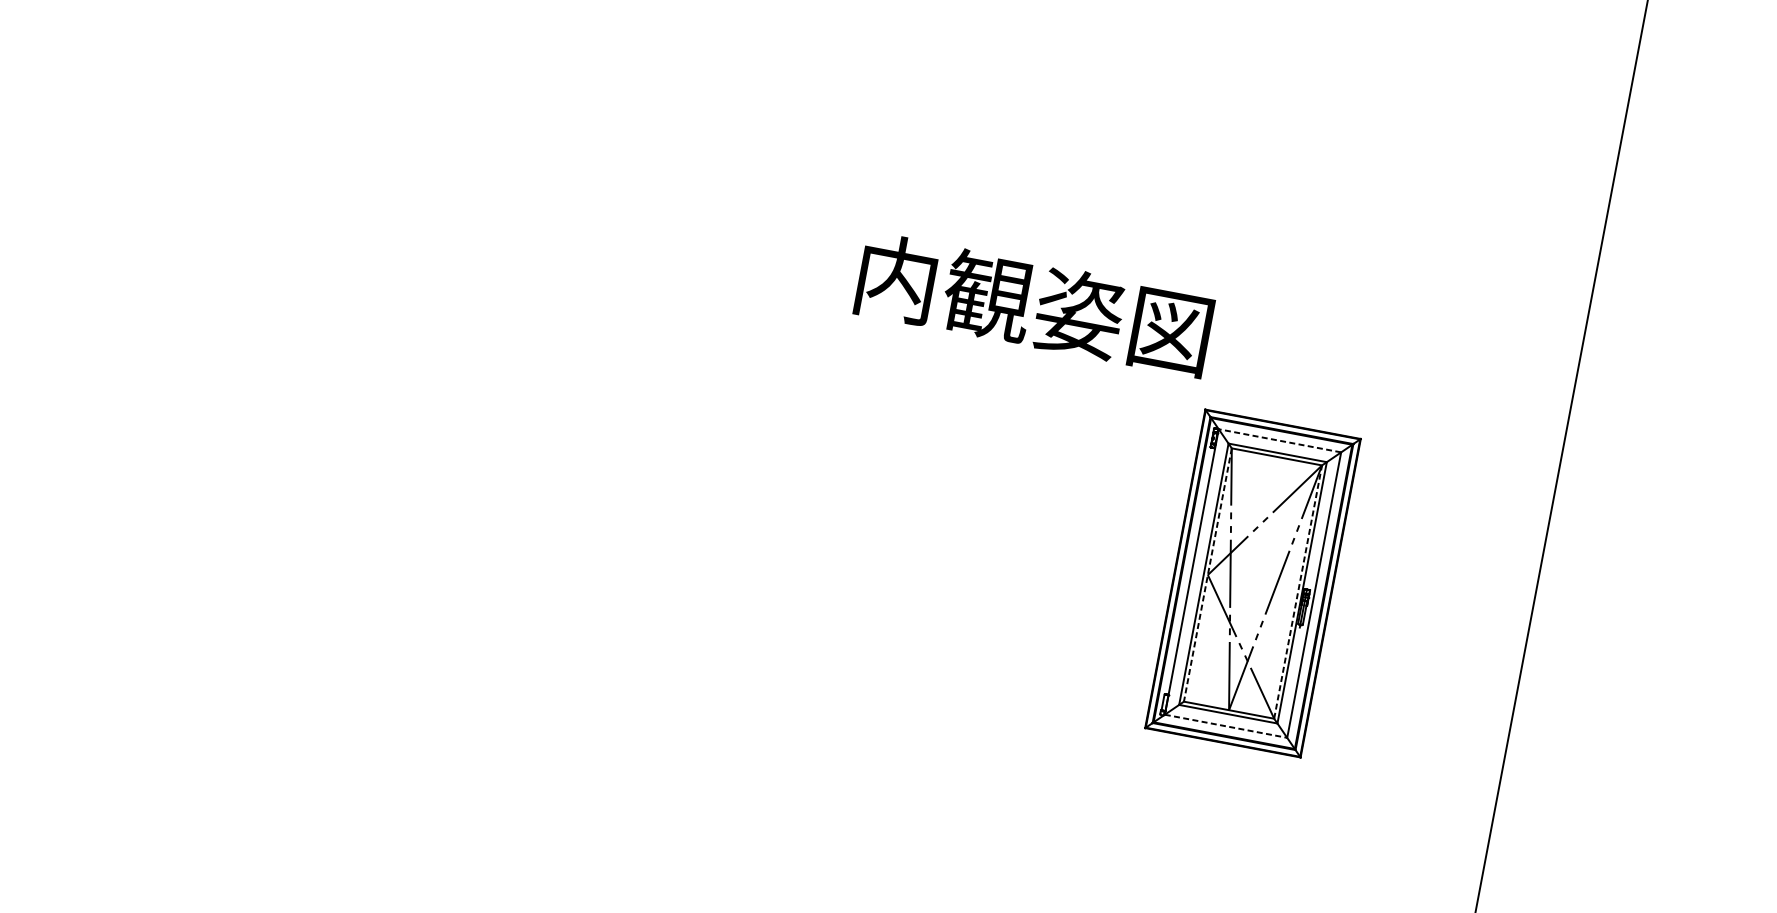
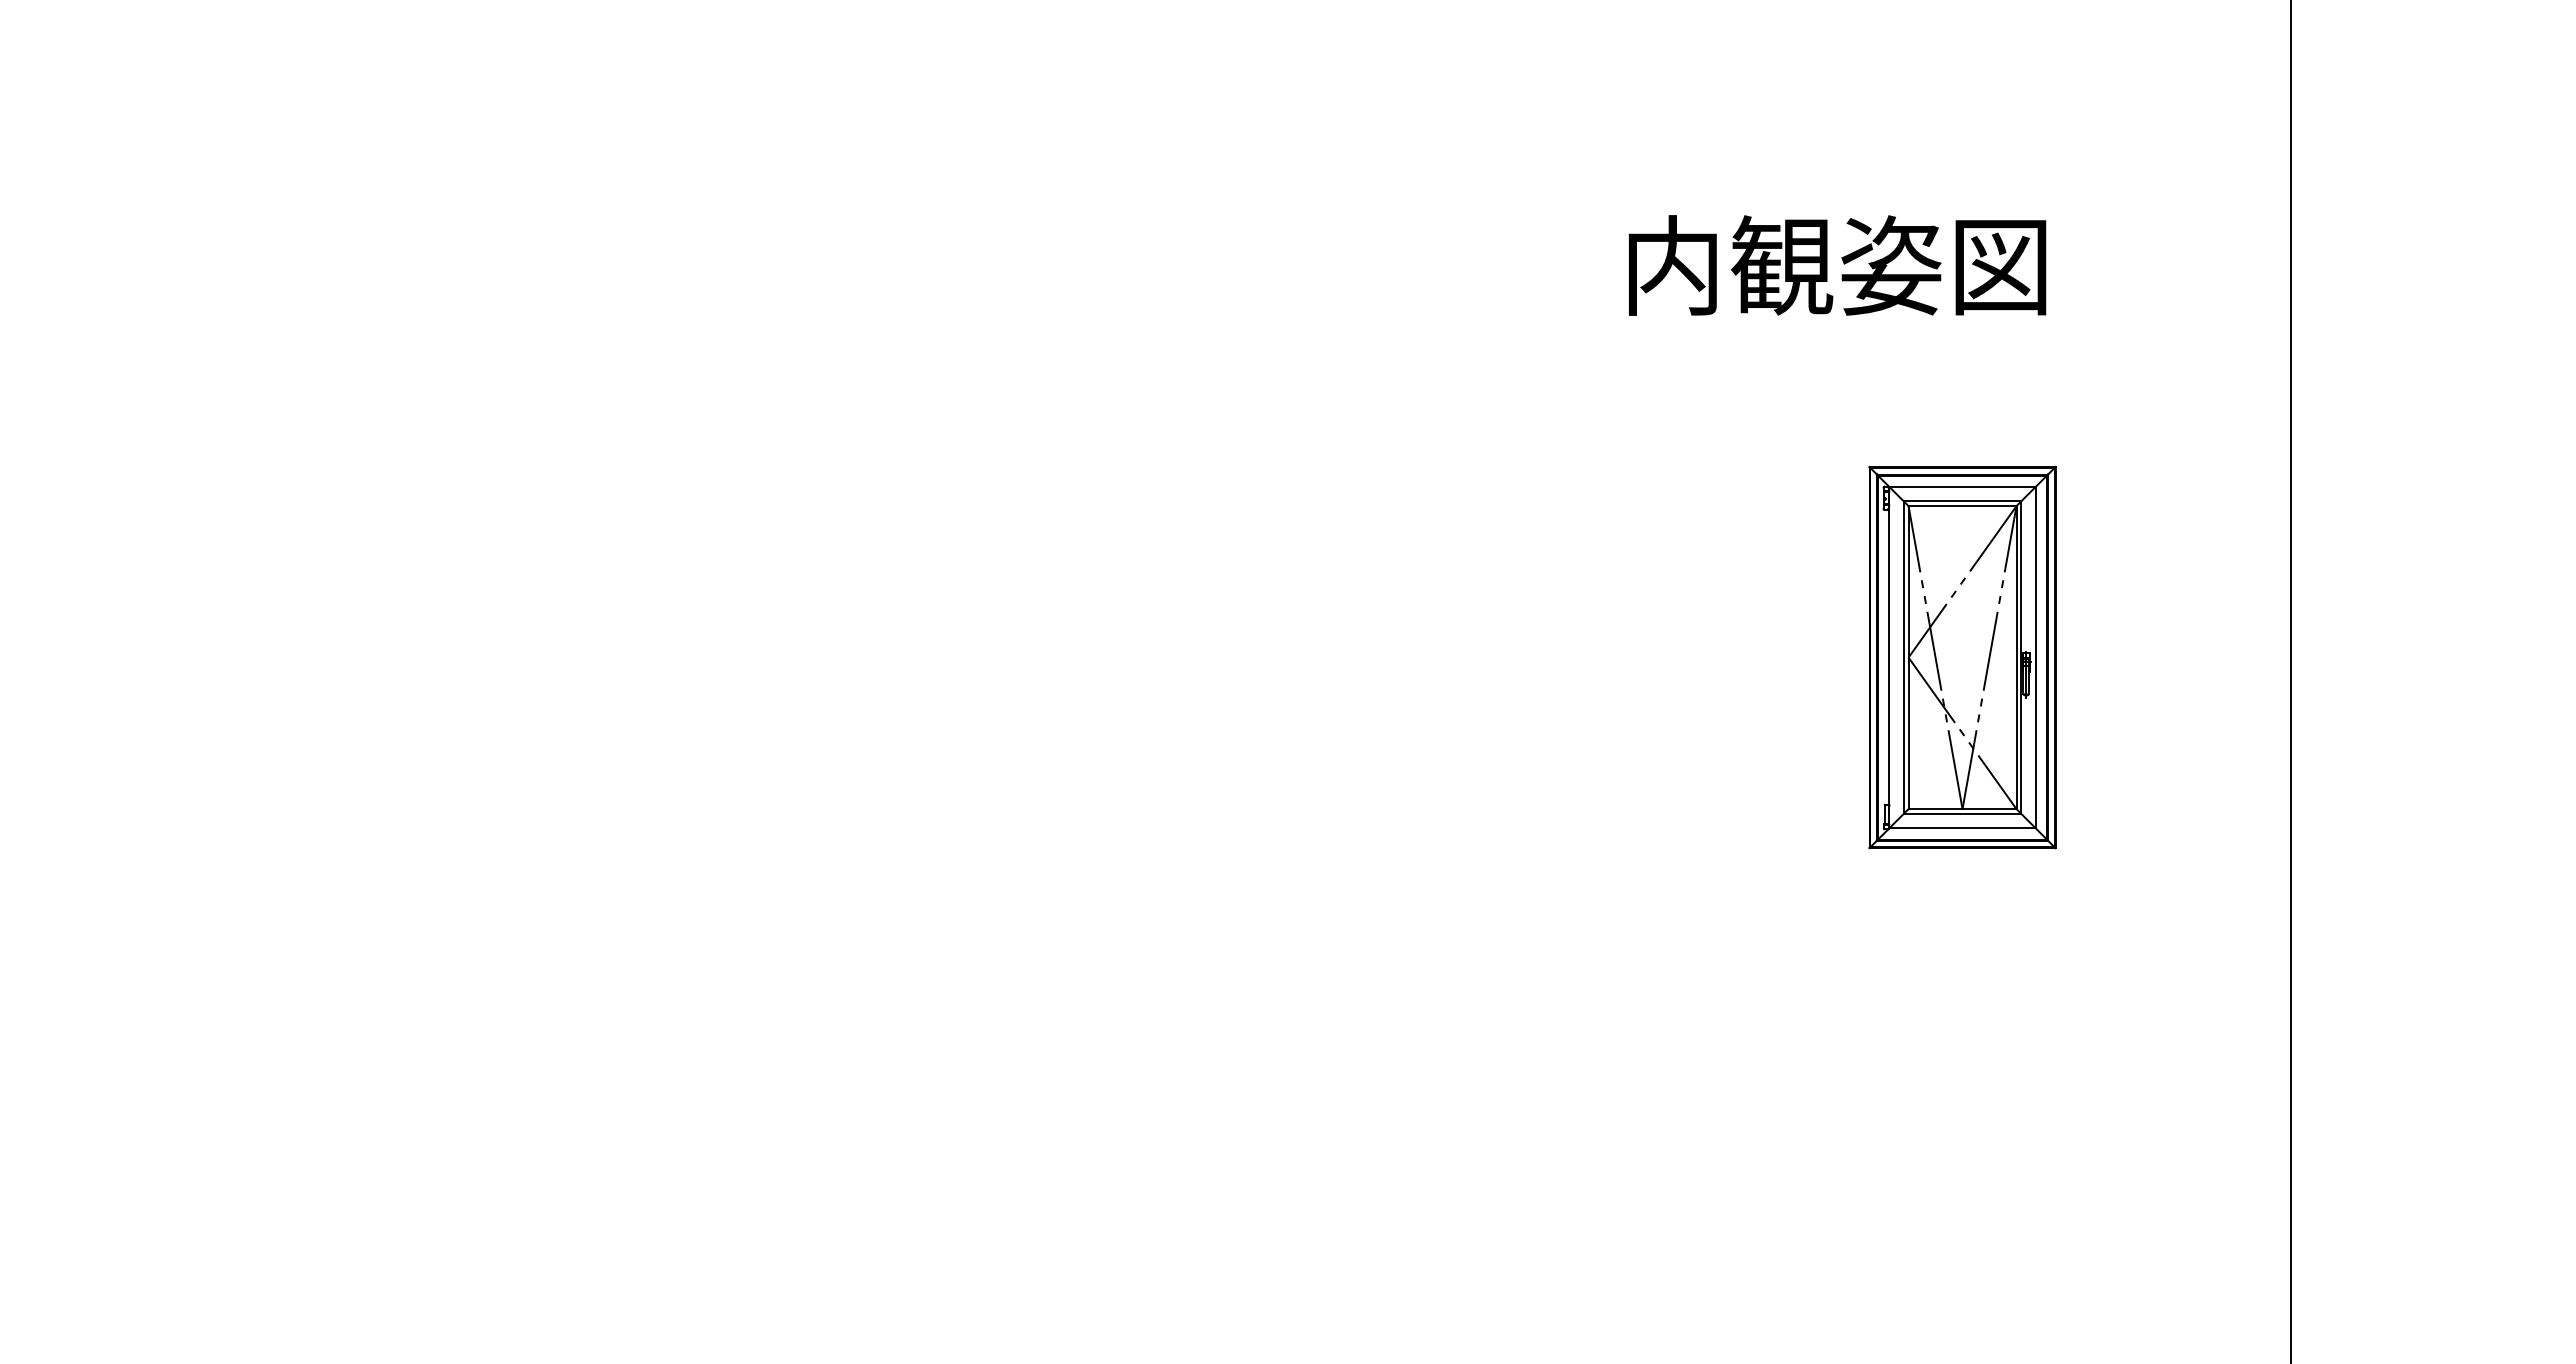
text: (1034, 304) -> (1837, 265), moved
line: (1280, 440) -> (1962, 486), dashed -> solid
line: (1207, 575) -> (1908, 658), dashed -> solid
line: (1298, 591) -> (2016, 657), dashed -> solid
line: (1226, 726) -> (1963, 828), dashed -> solid

